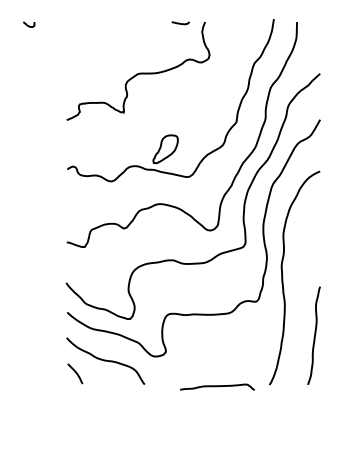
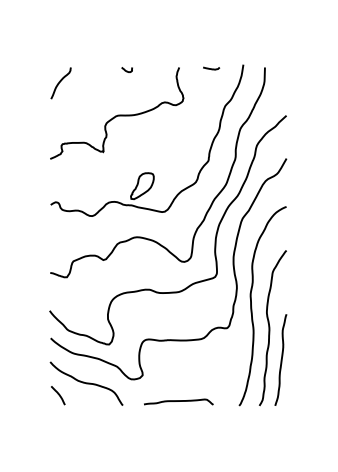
curve: (180, 23) -> (211, 68), moved
curve: (27, 24) -> (125, 69), moved
curve: (77, 38) -> (60, 82), added
curve: (302, 301) -> (270, 328), added
curve: (217, 386) -> (178, 401), moved

